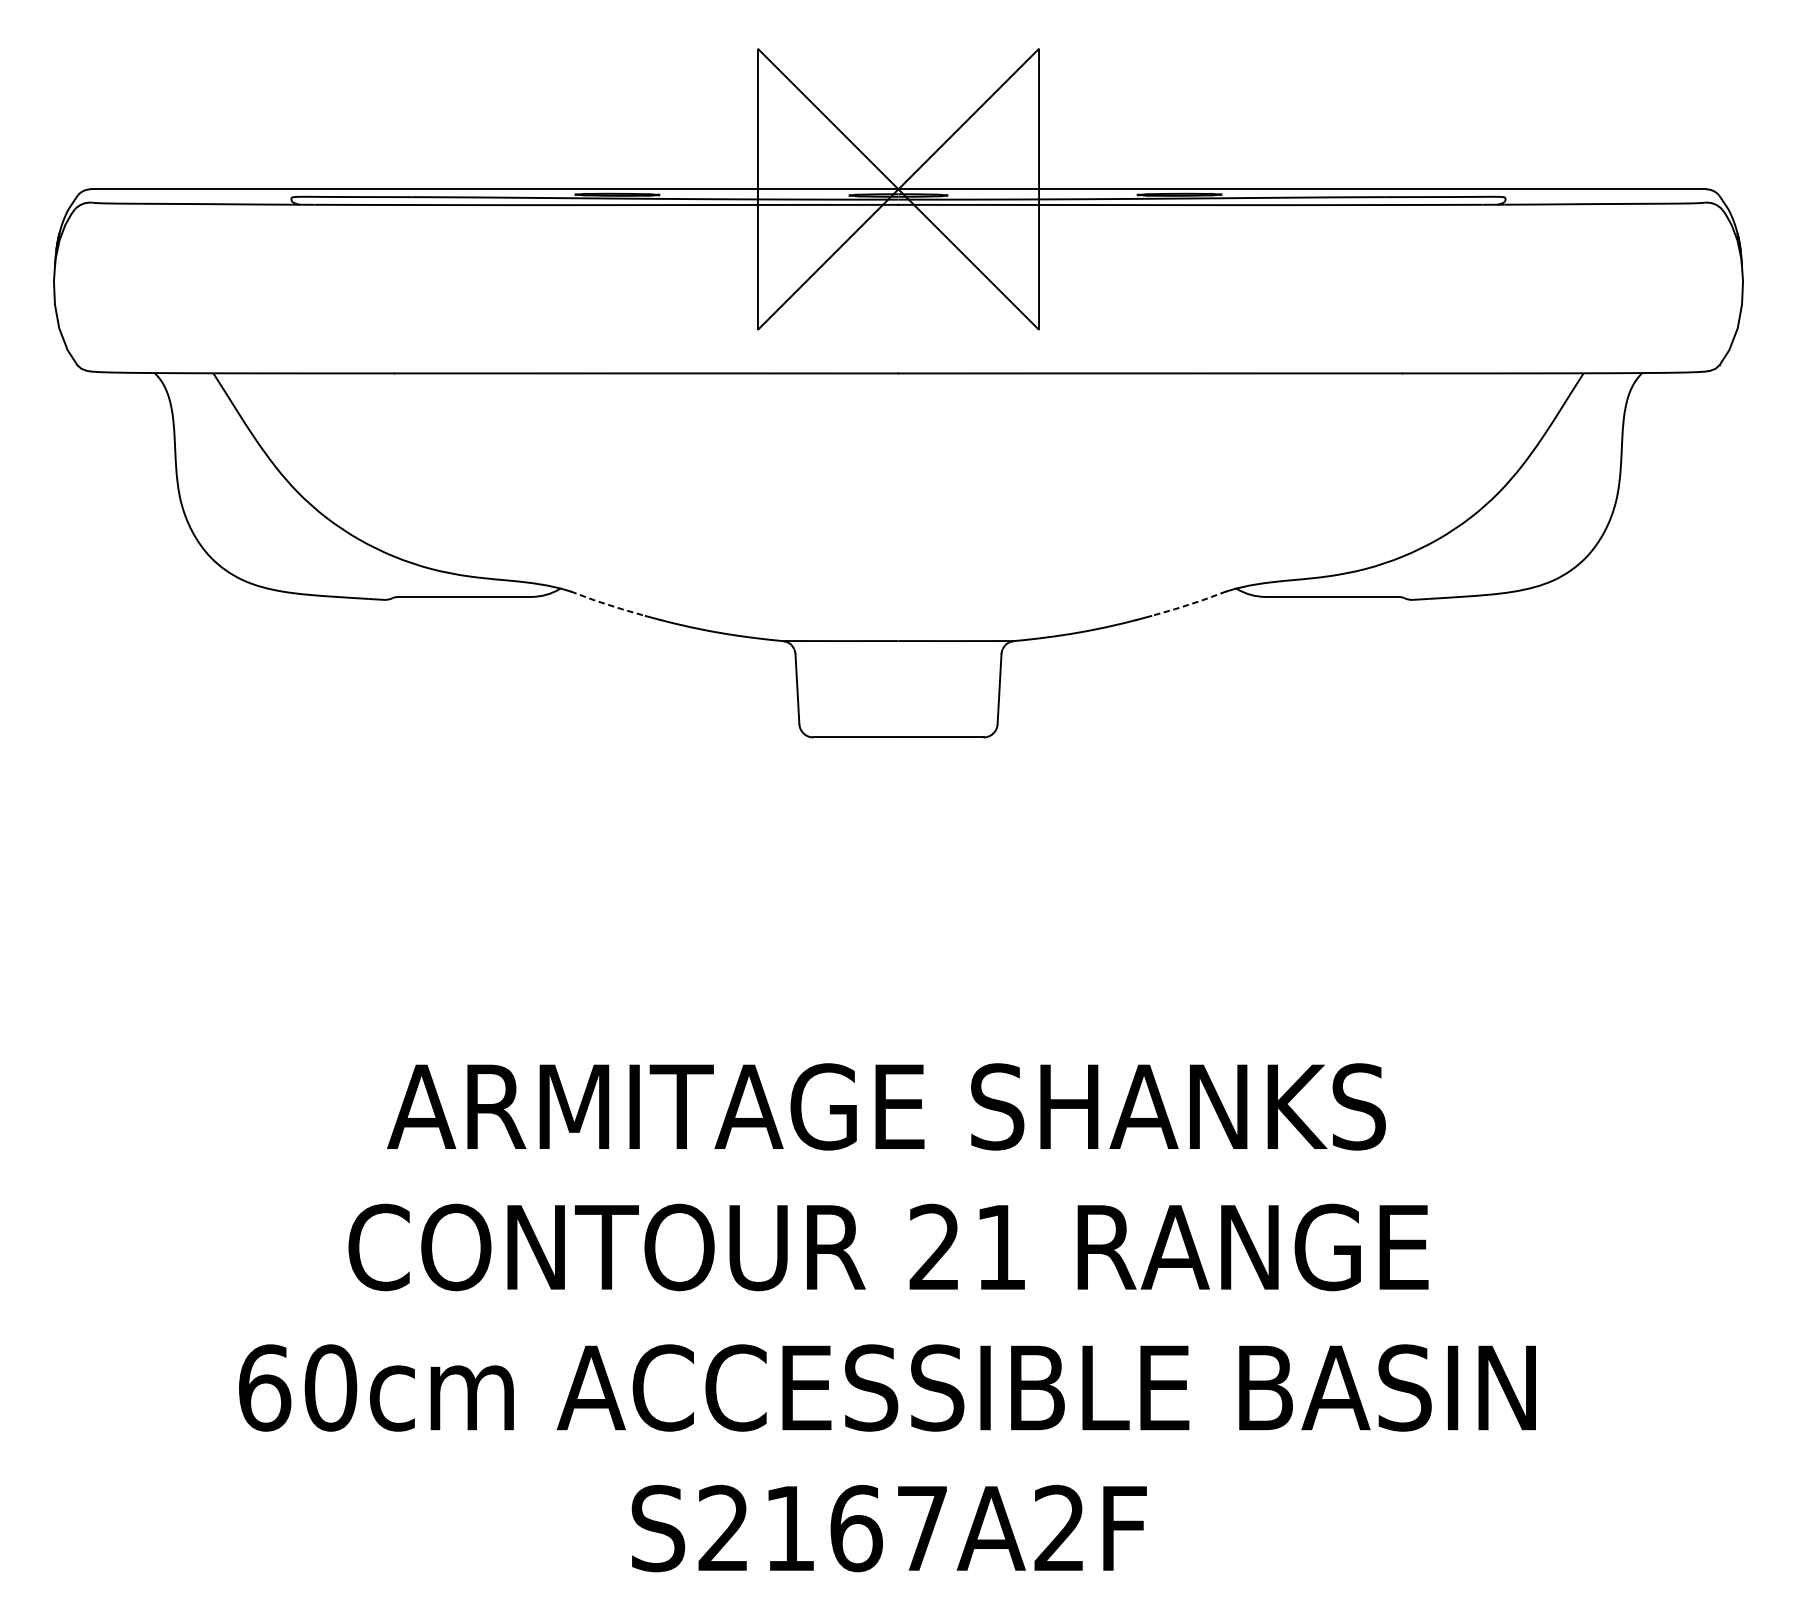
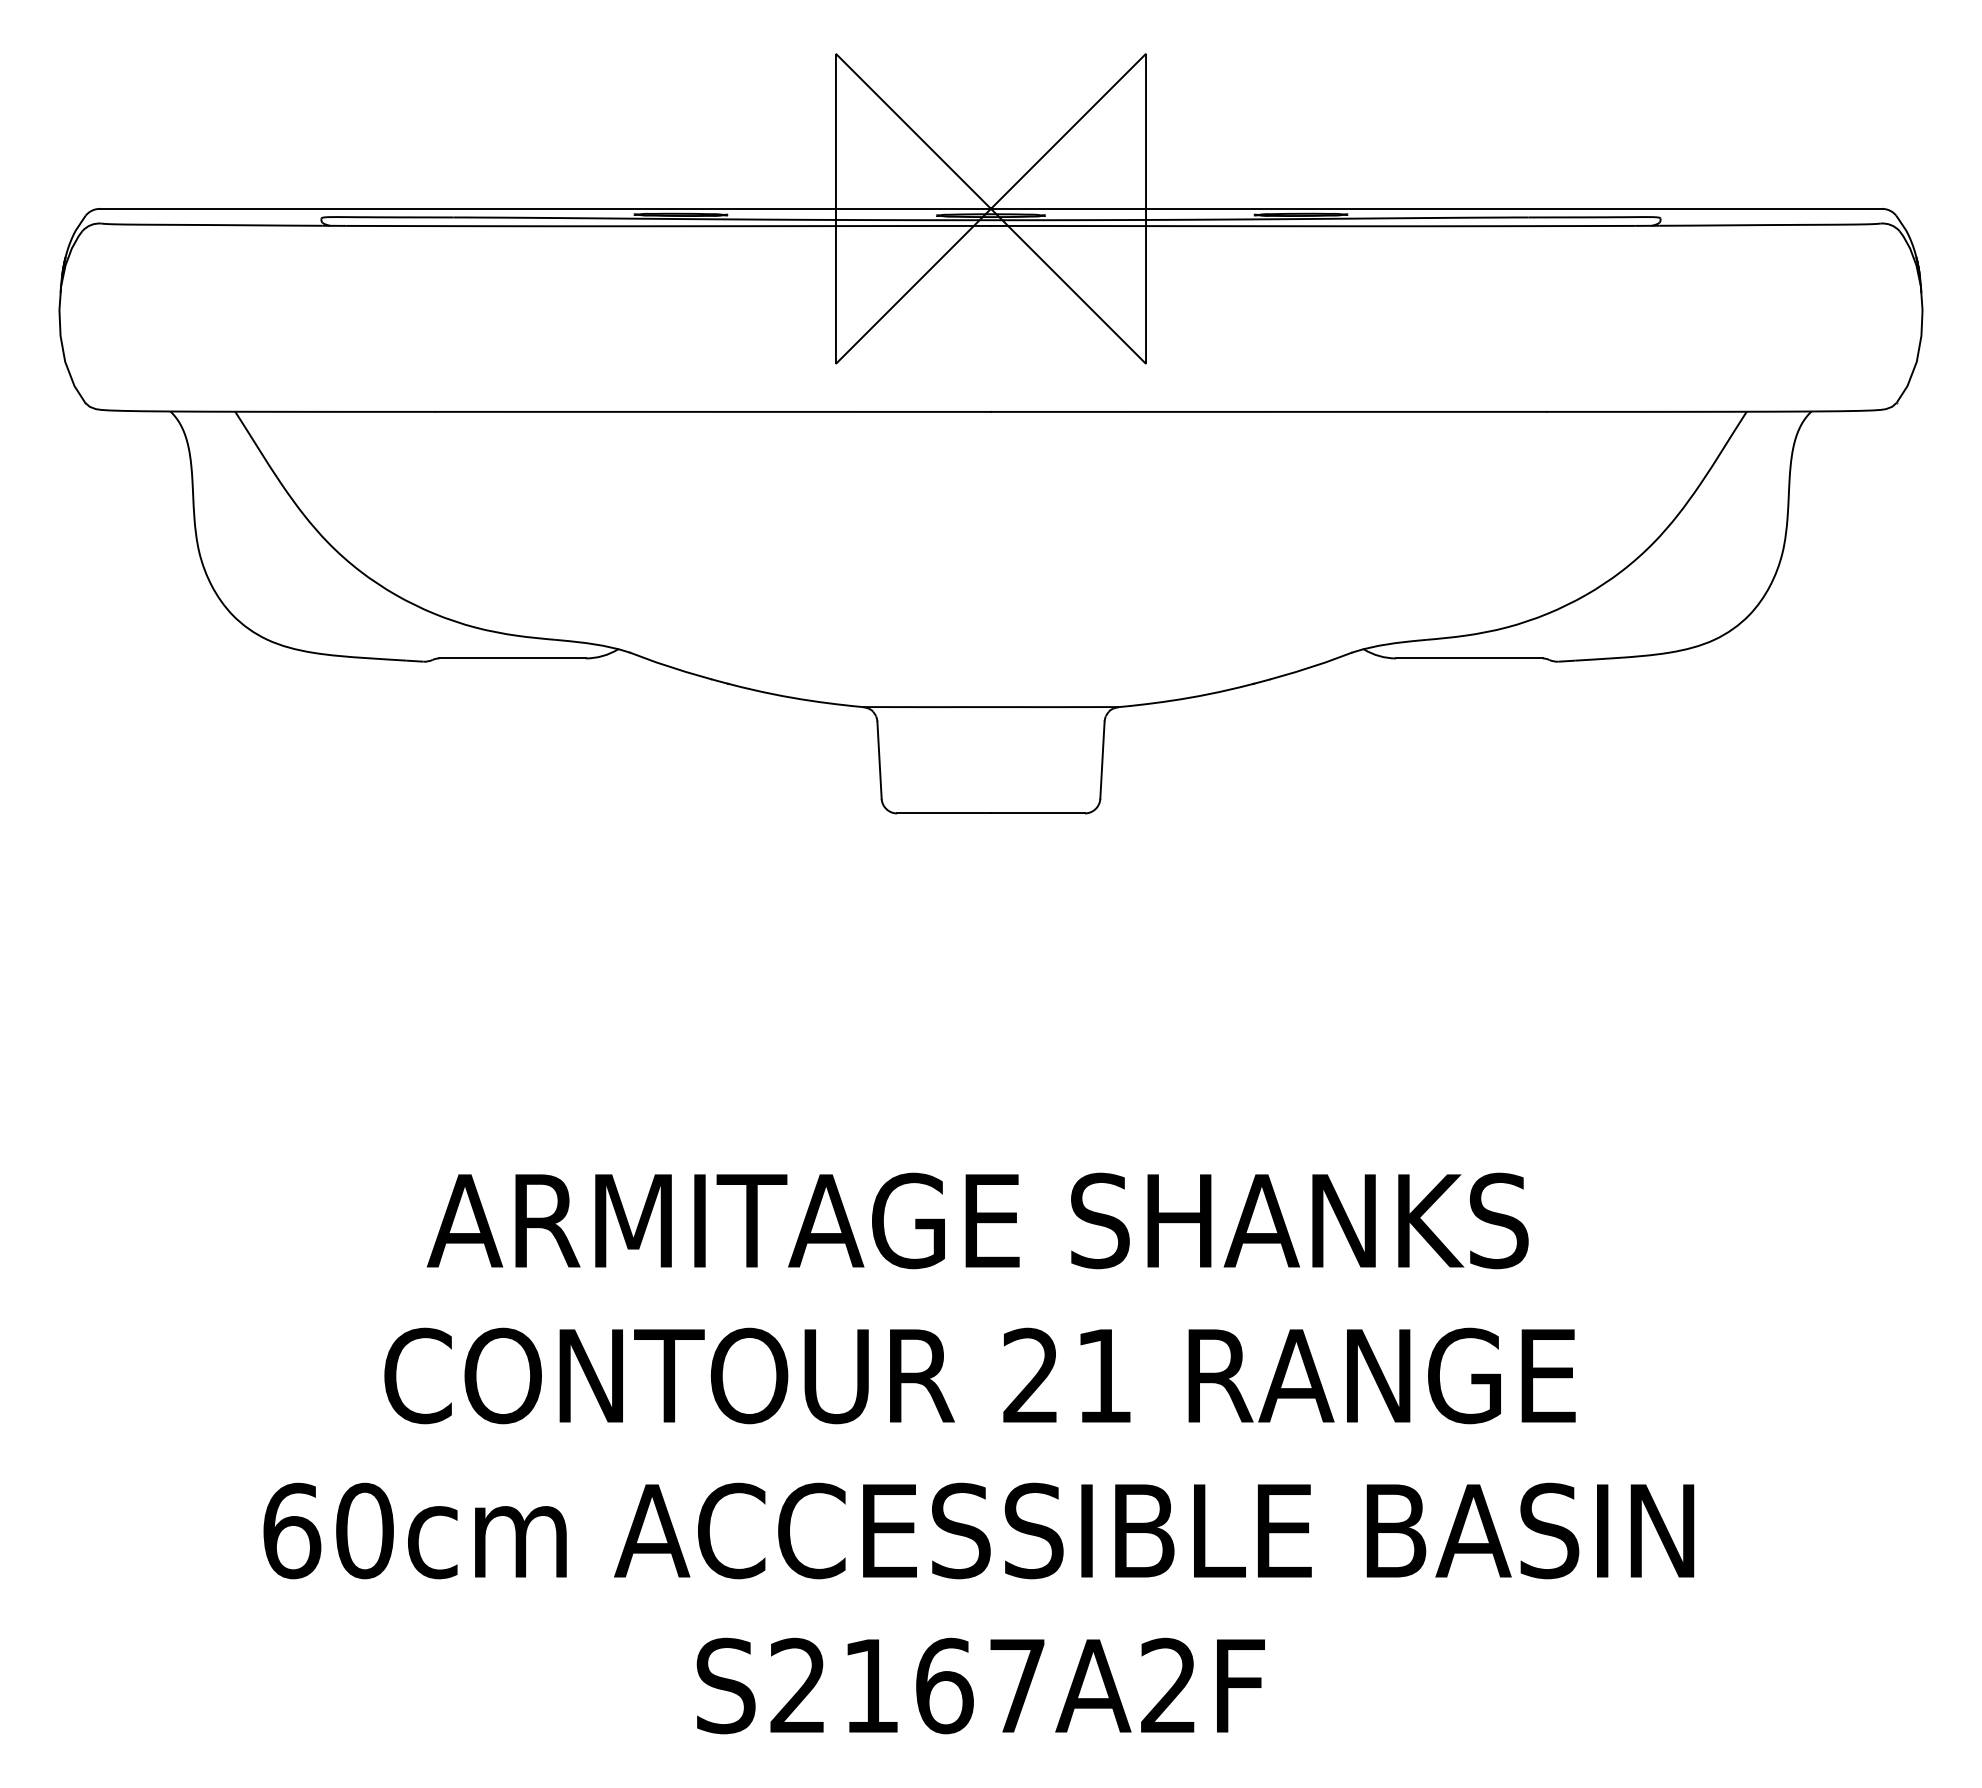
line: (608, 605) -> (671, 667), dashed -> solid
line: (1188, 605) -> (1310, 667), dashed -> solid

